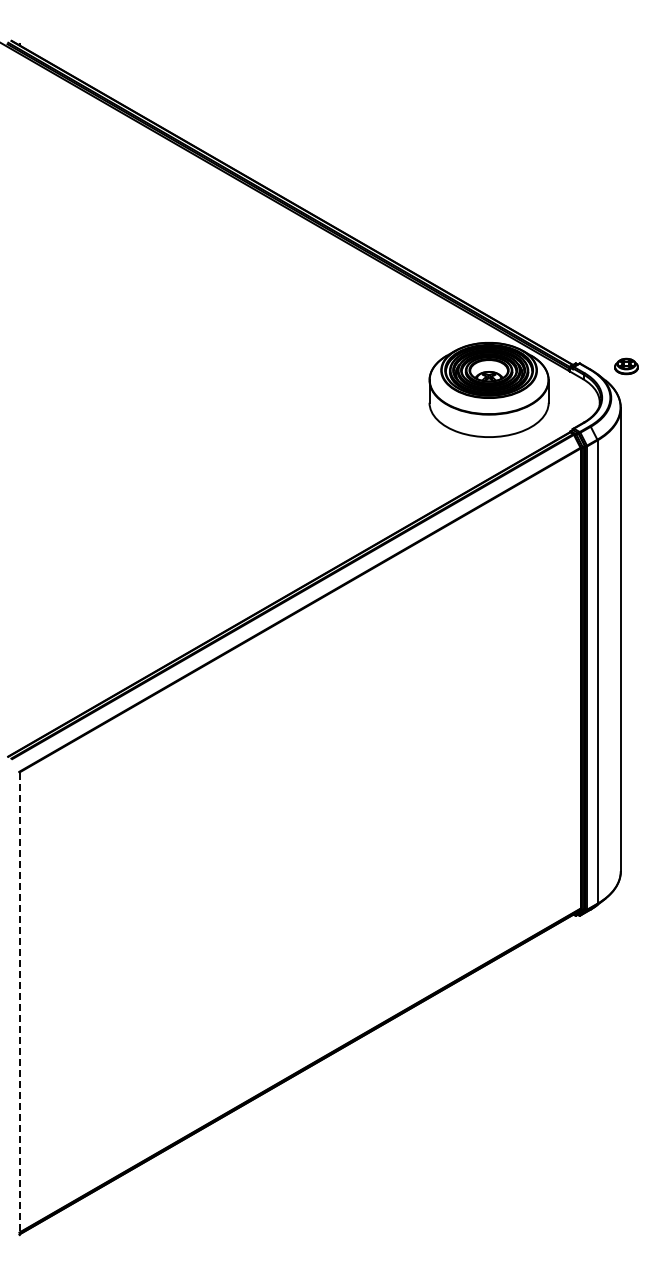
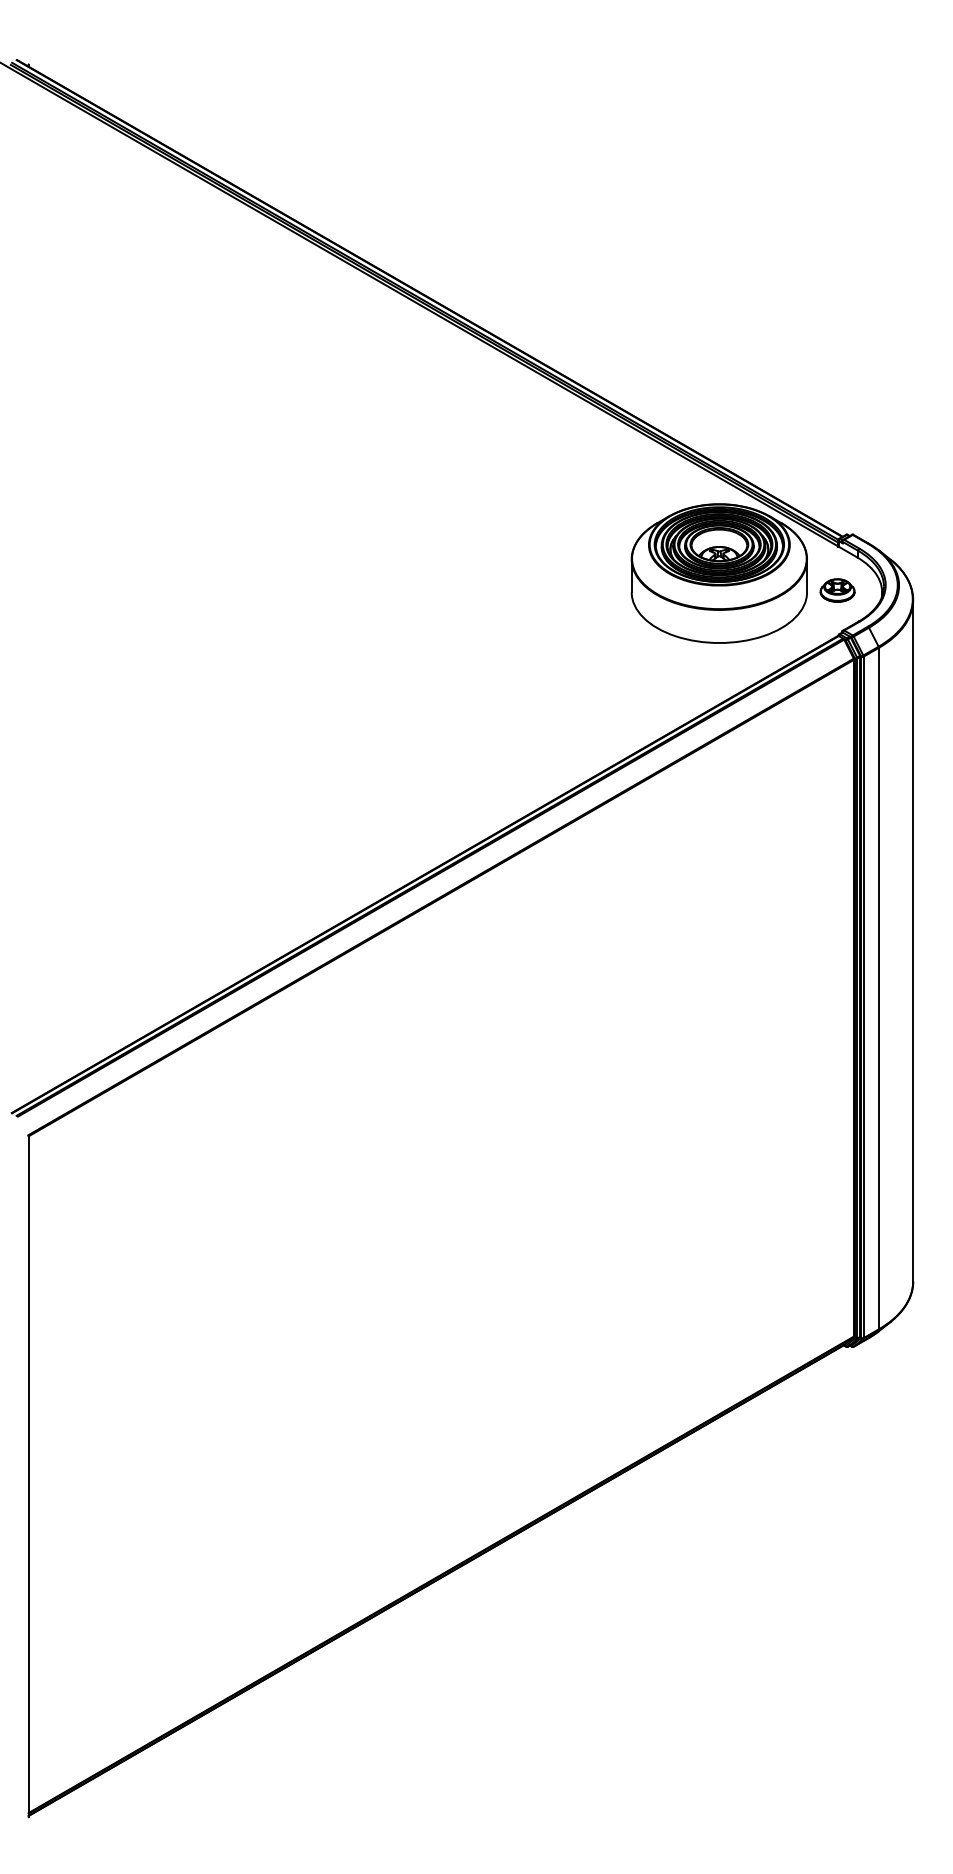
part: (626, 366) -> (837, 590), moved
line: (19, 1004) -> (28, 1477), dashed -> solid

